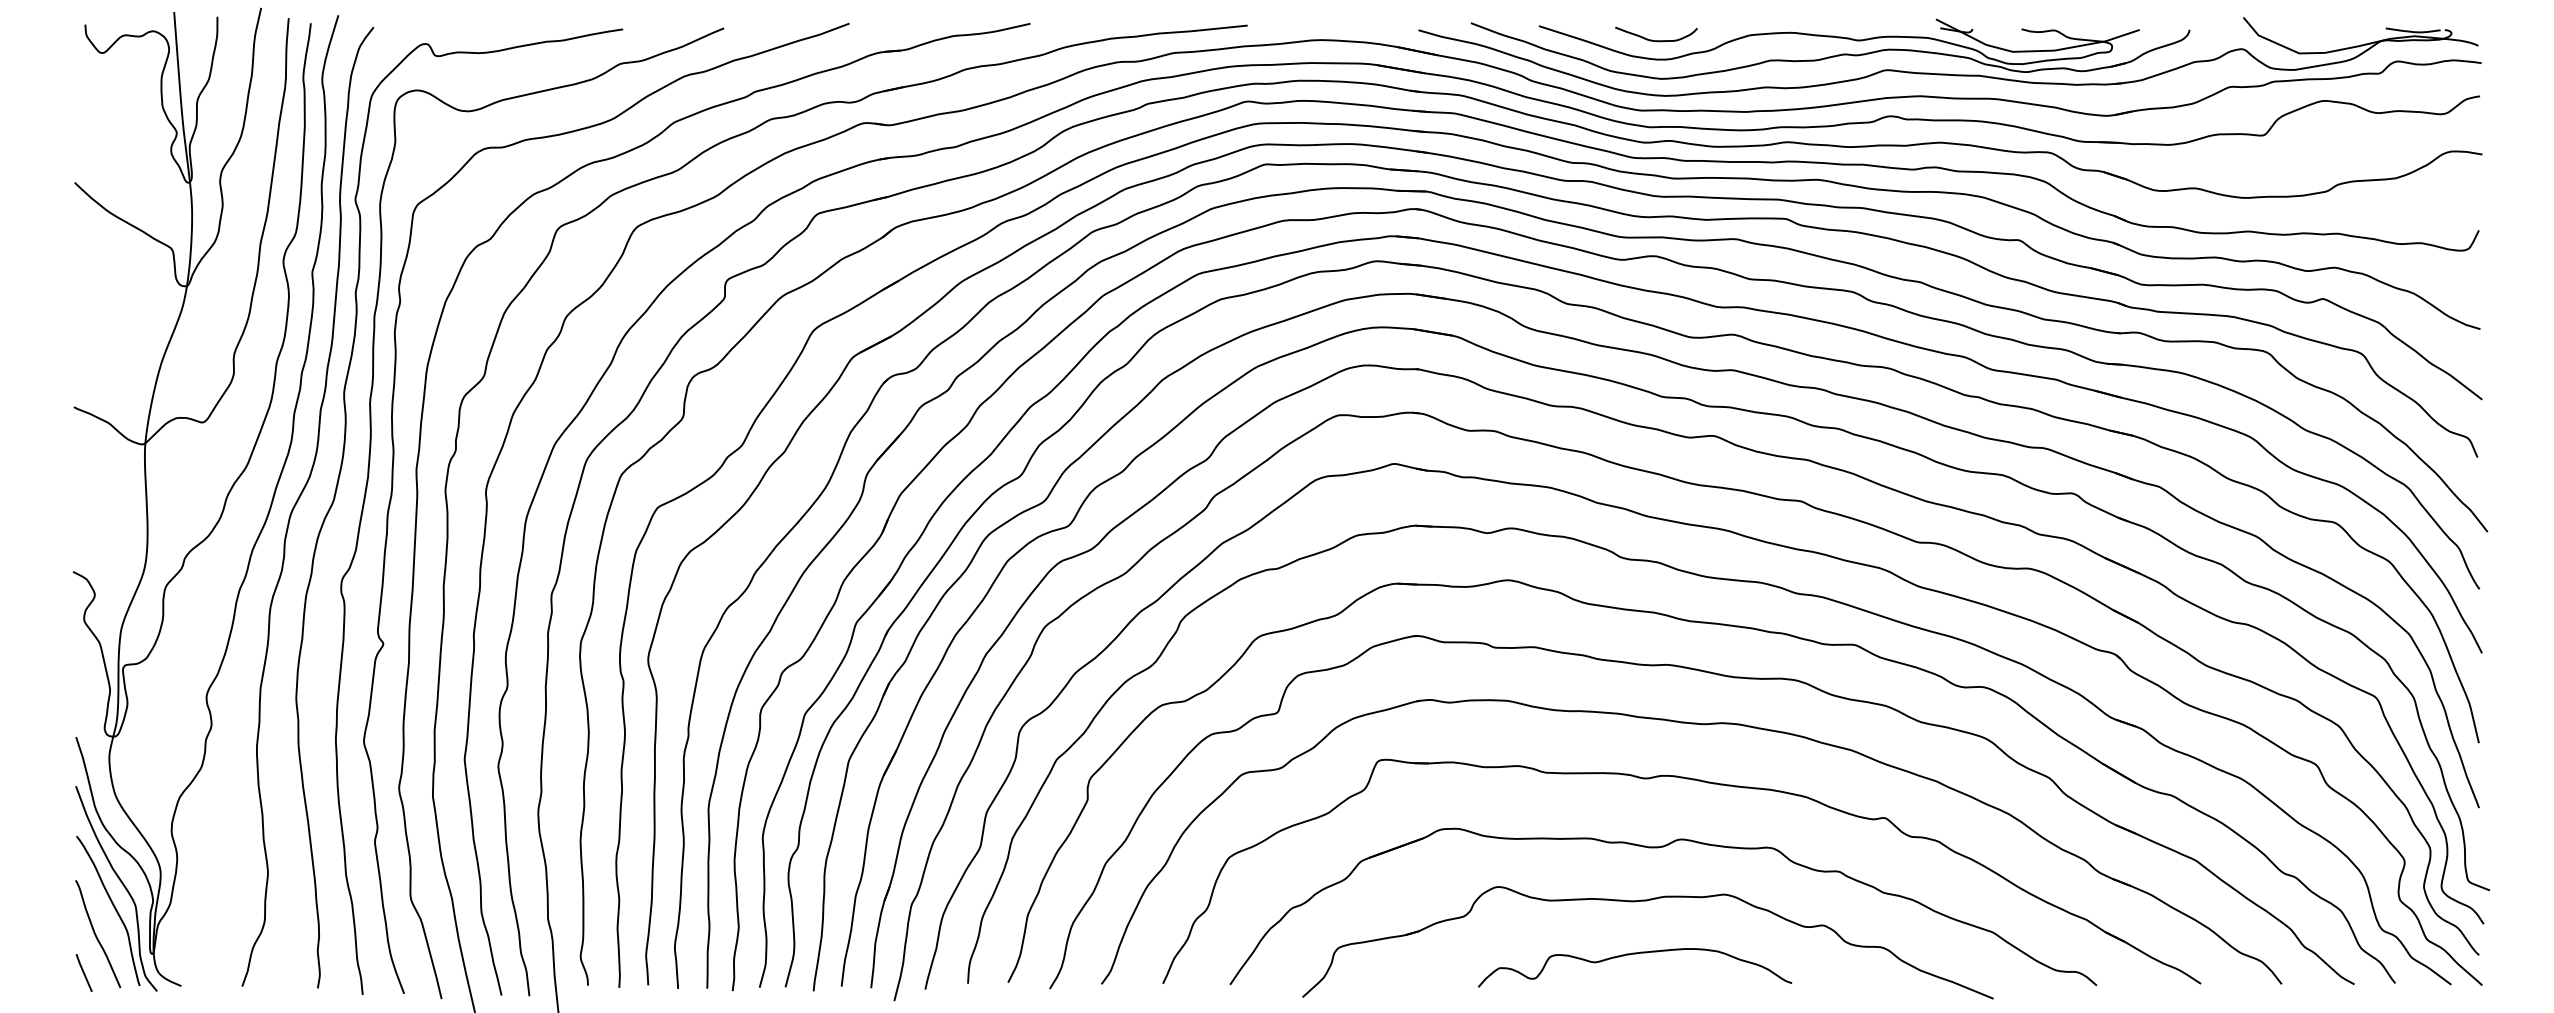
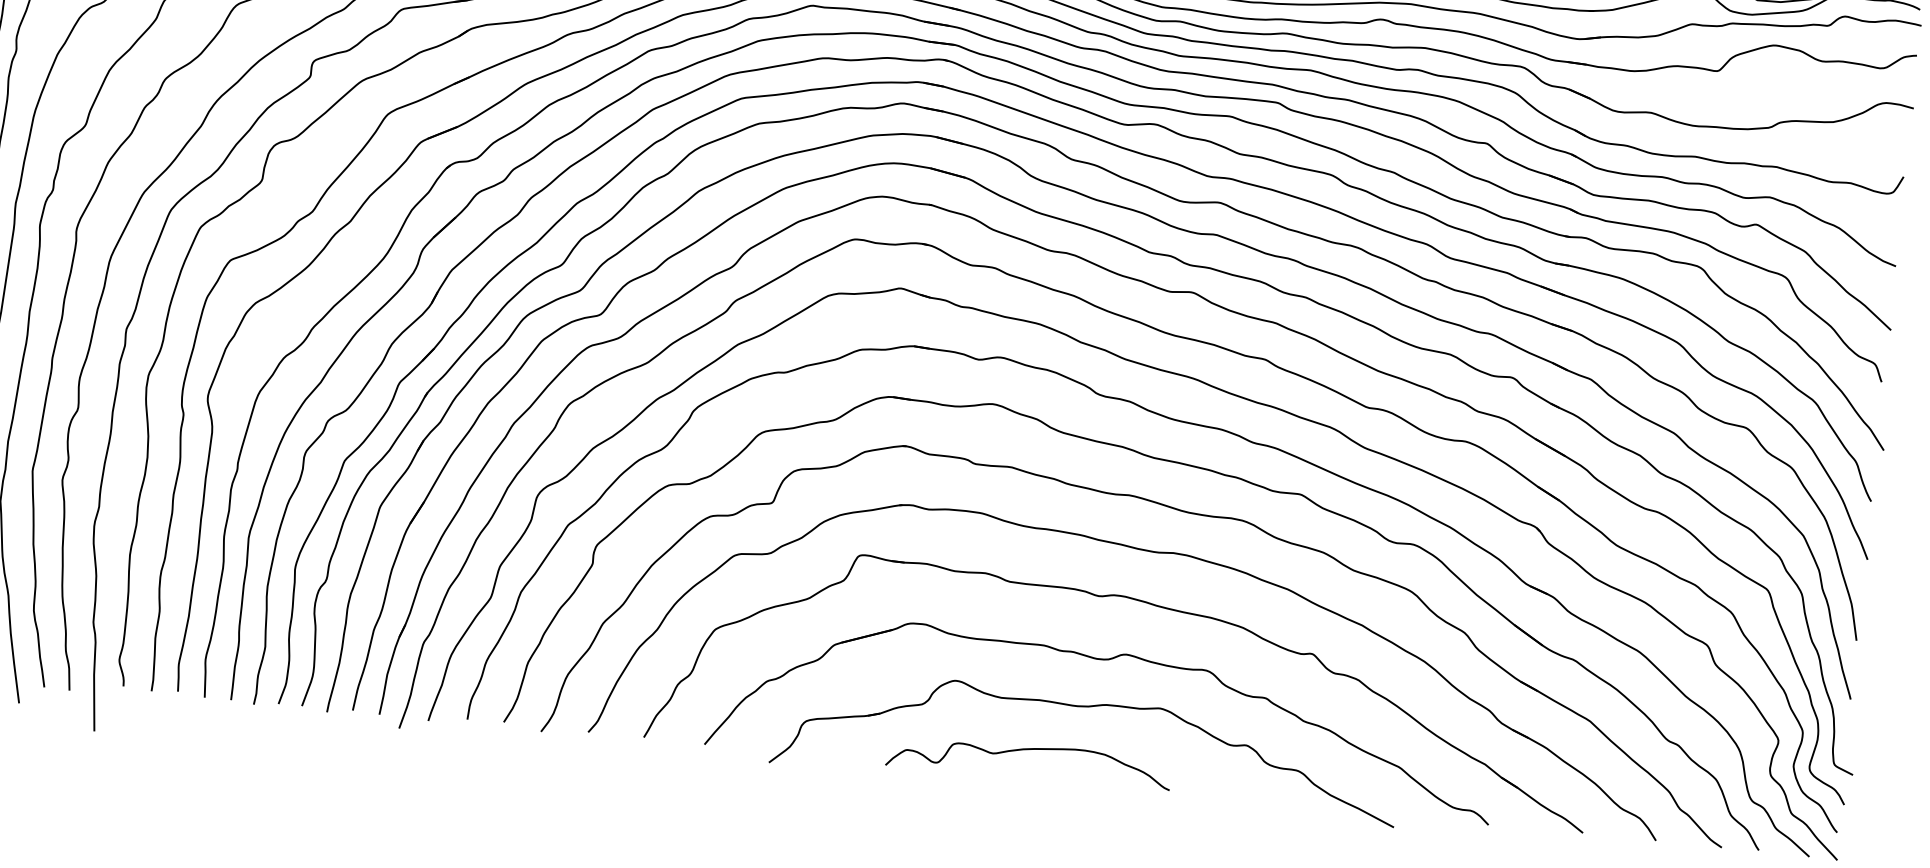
curve: (1635, 954) -> (1030, 750), moved

